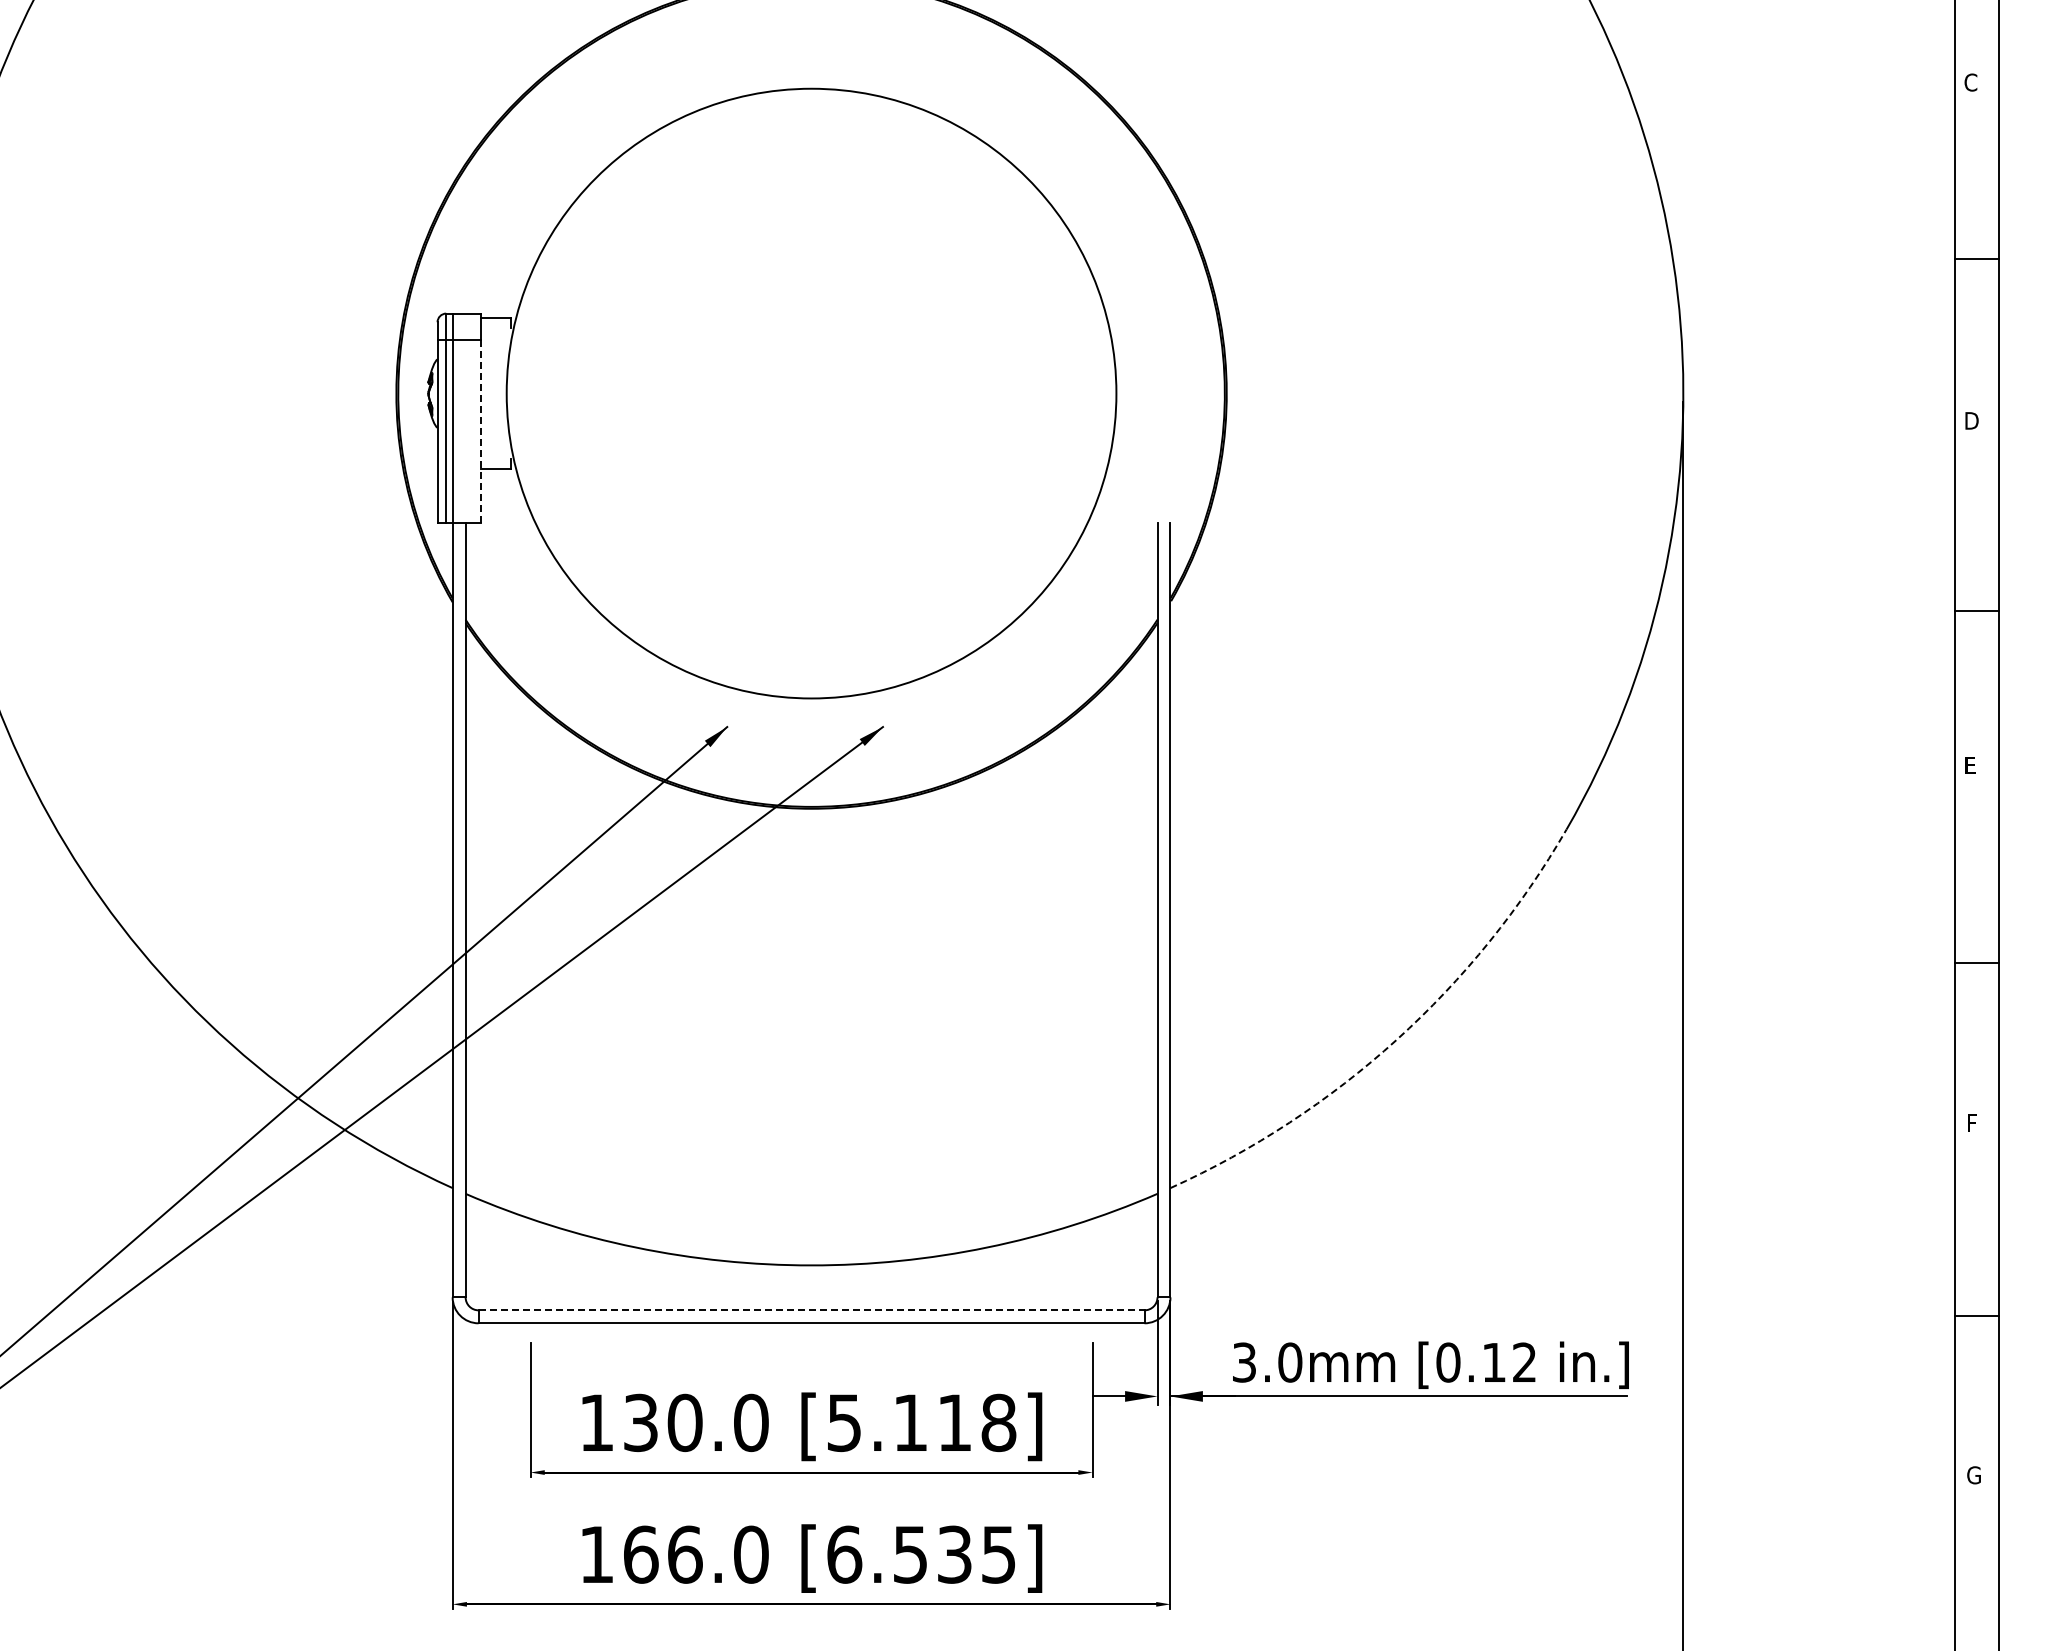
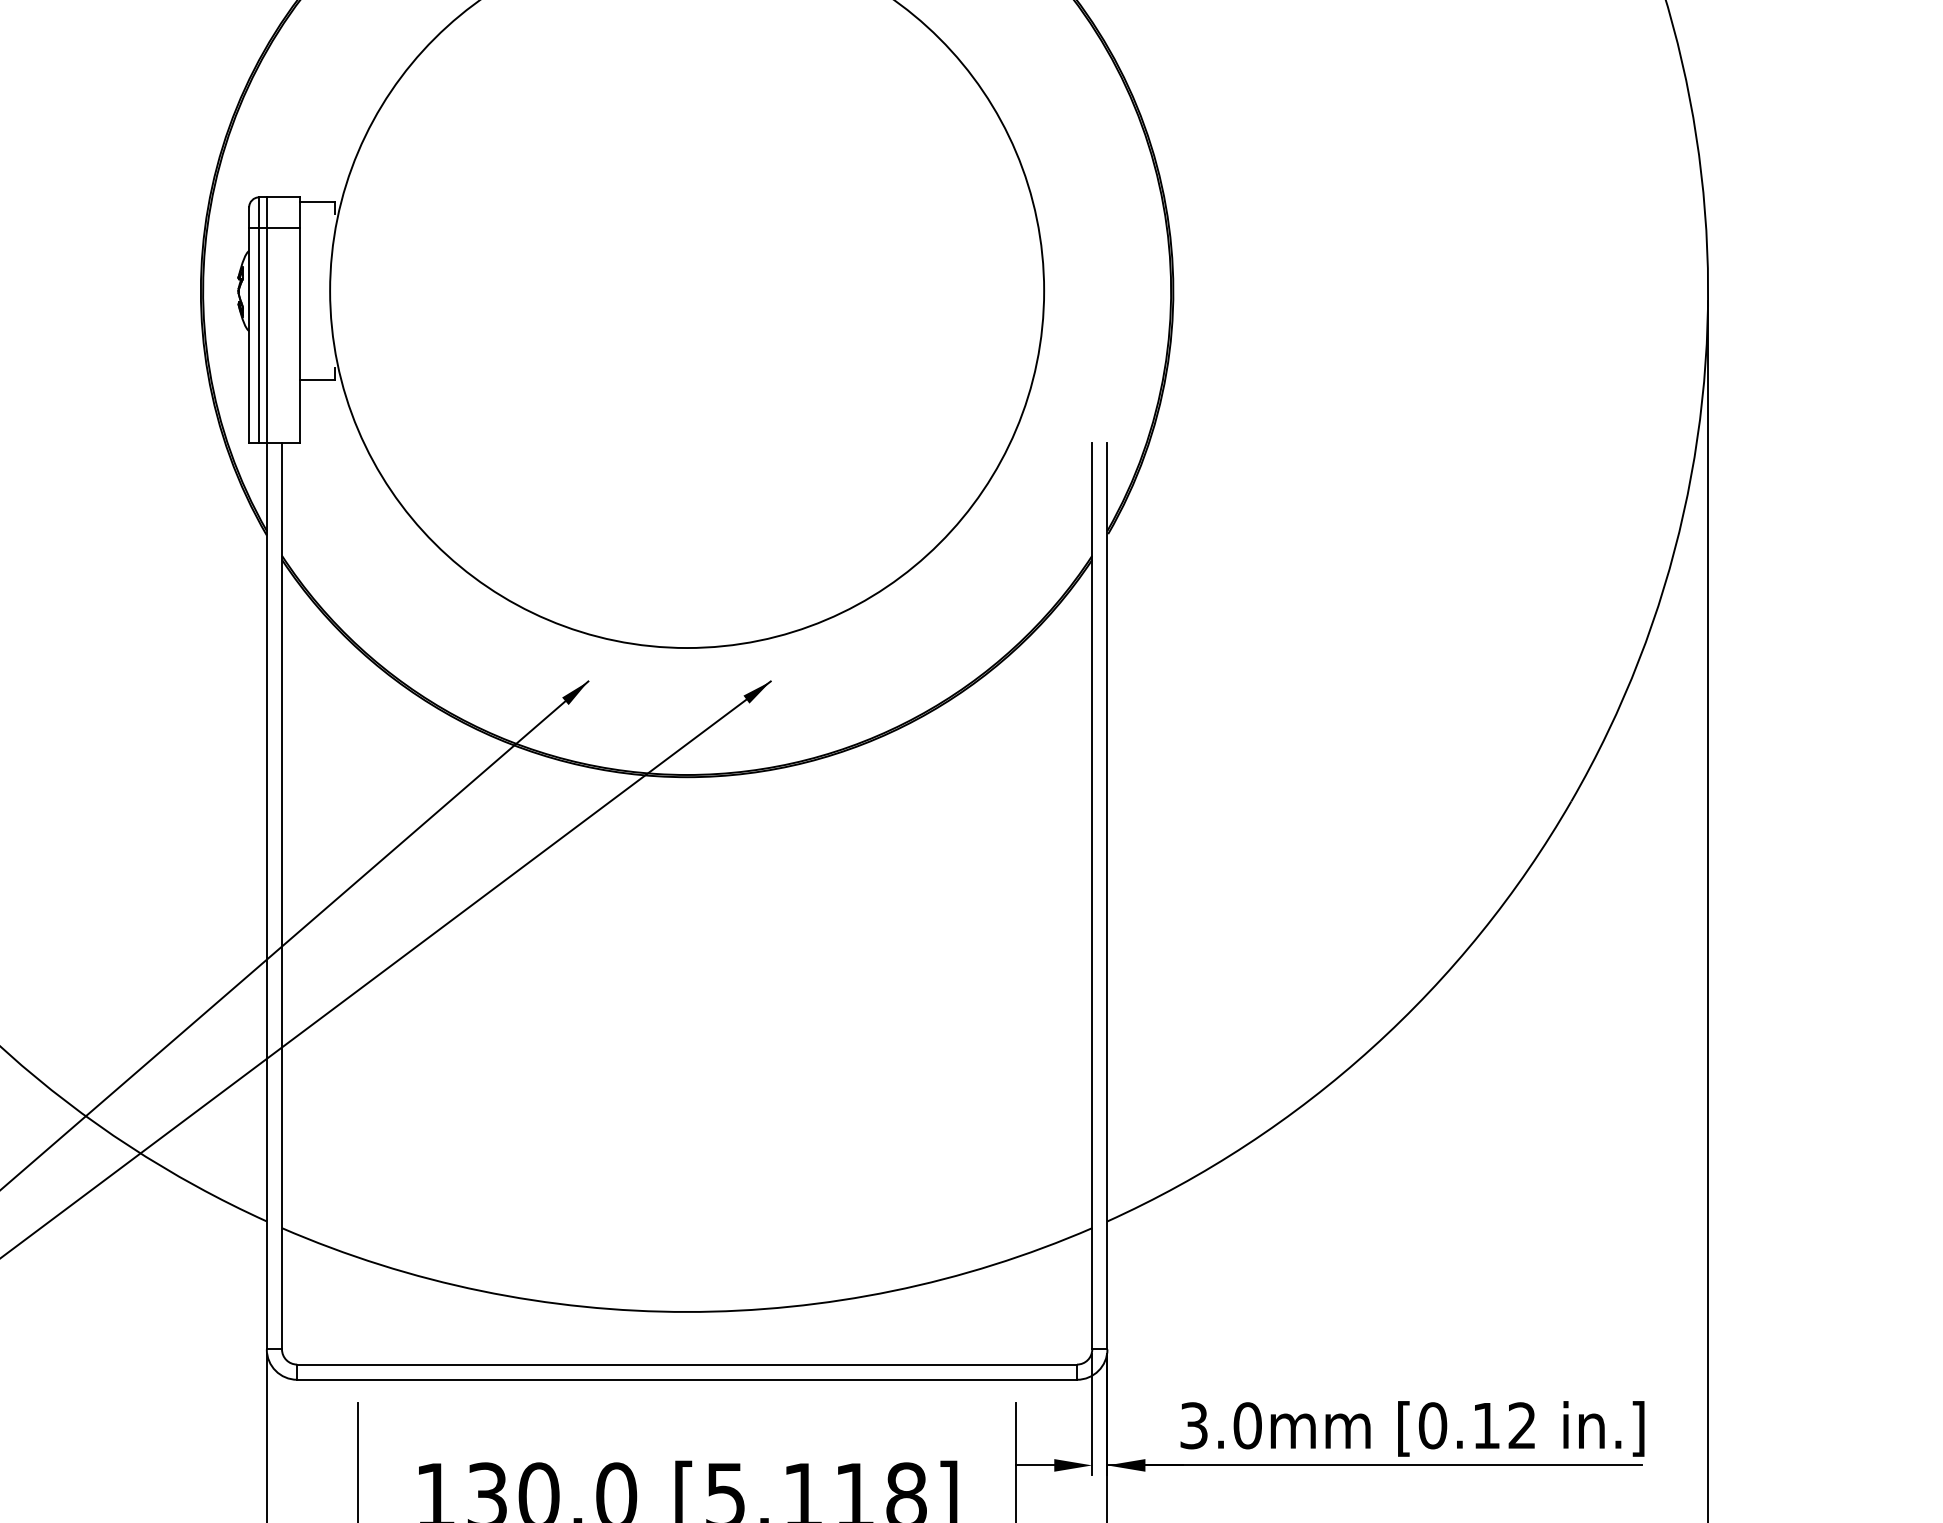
line: (480, 431) -> (299, 335), dashed -> solid
arc: (1396, 1039) -> (1372, 1047), dashed -> solid
line: (811, 1310) -> (687, 1364), dashed -> solid

